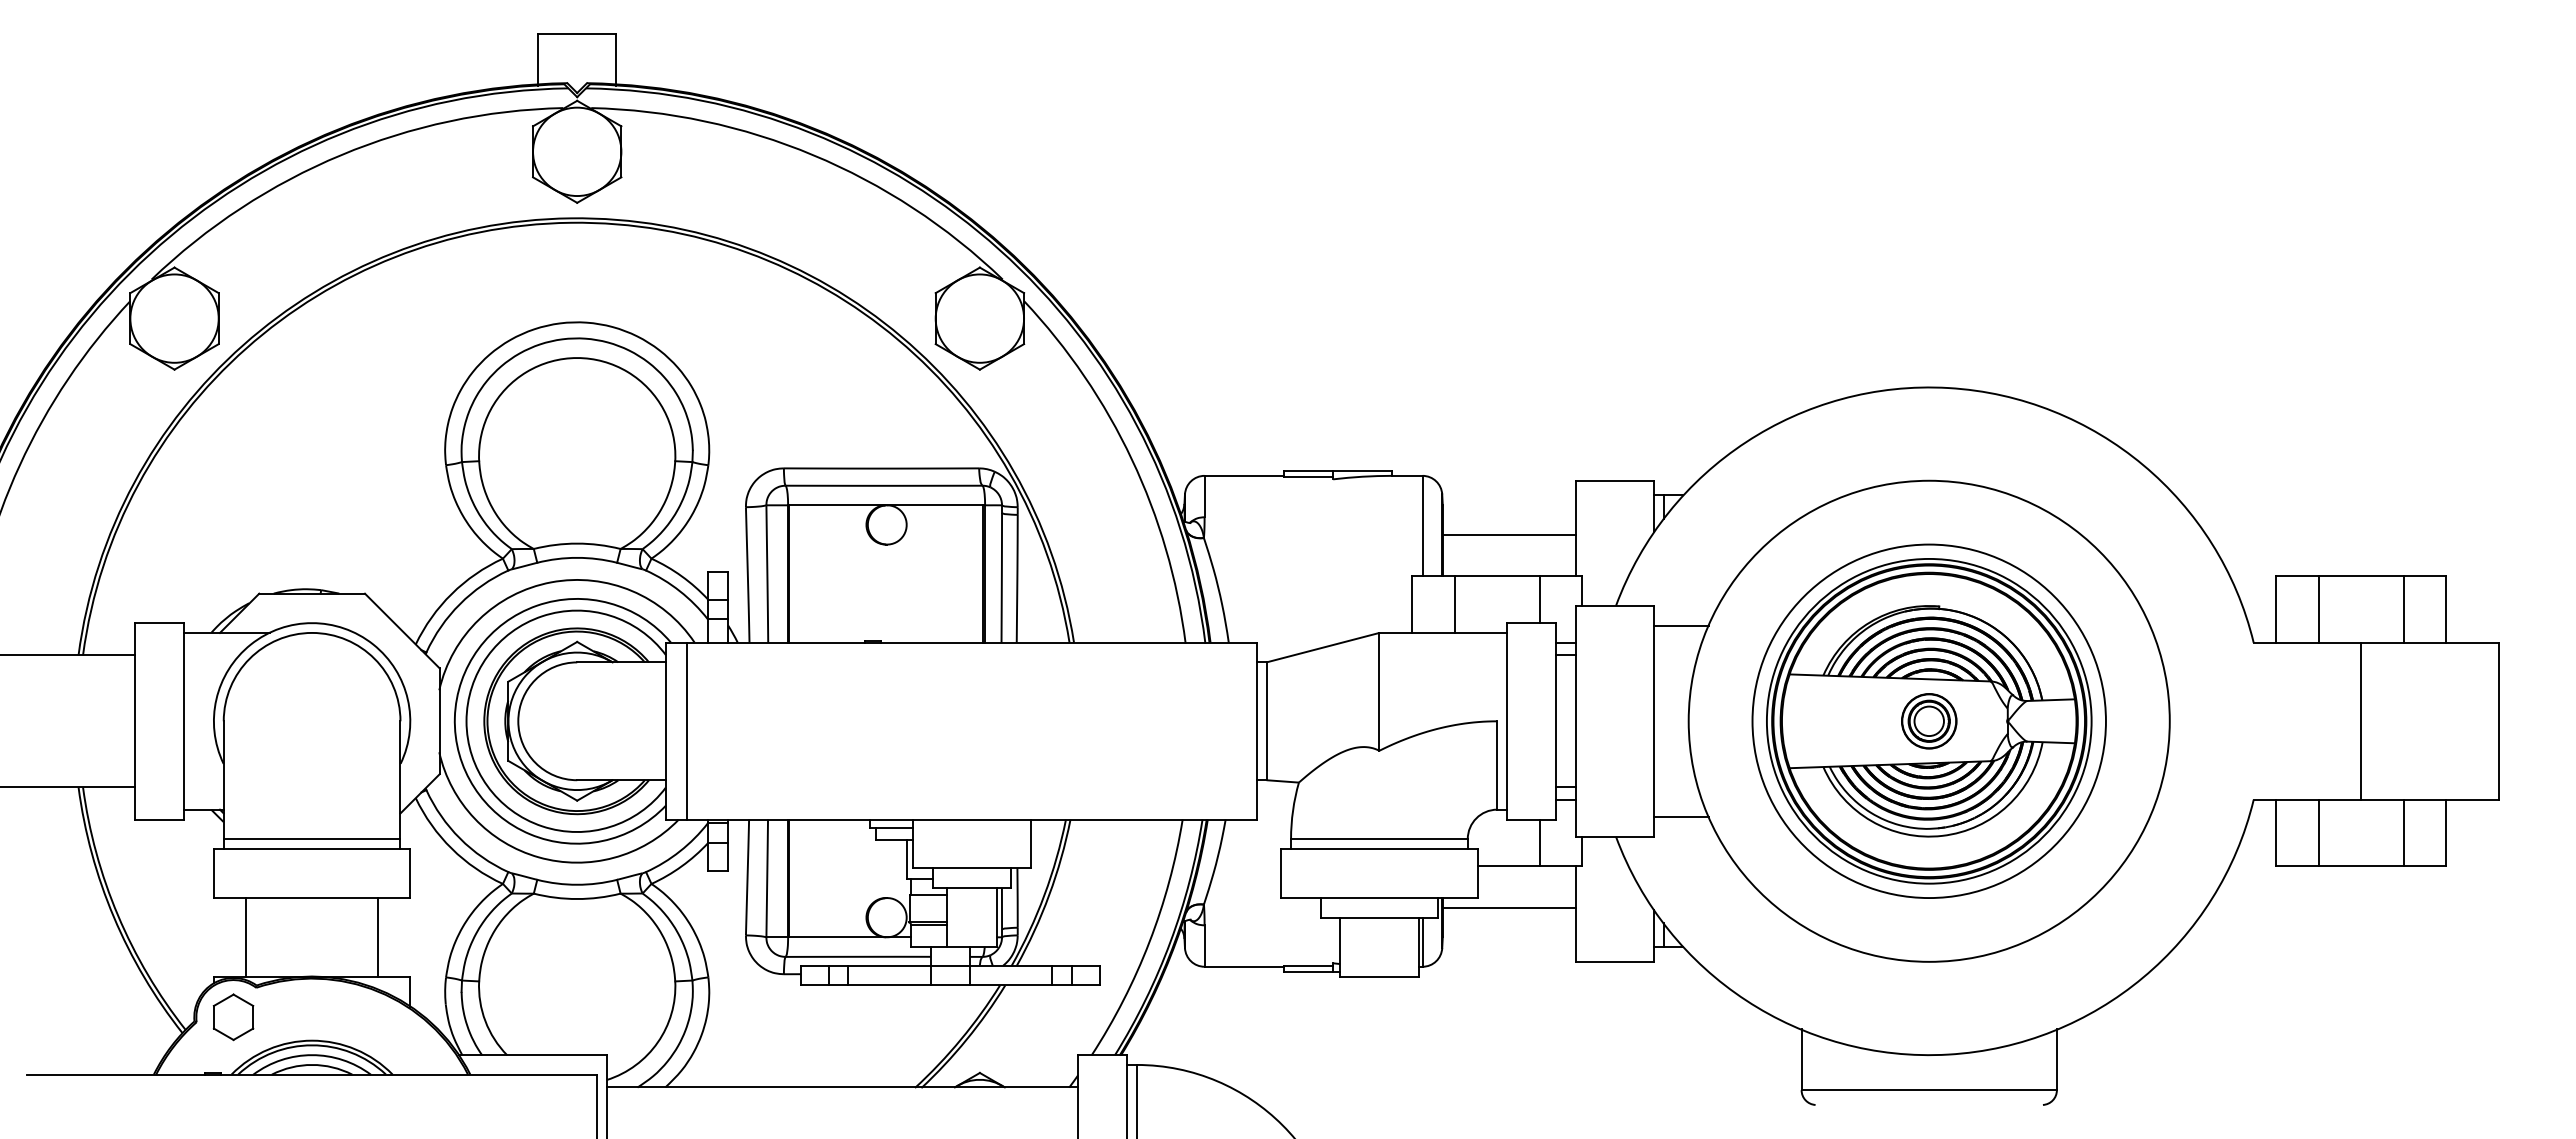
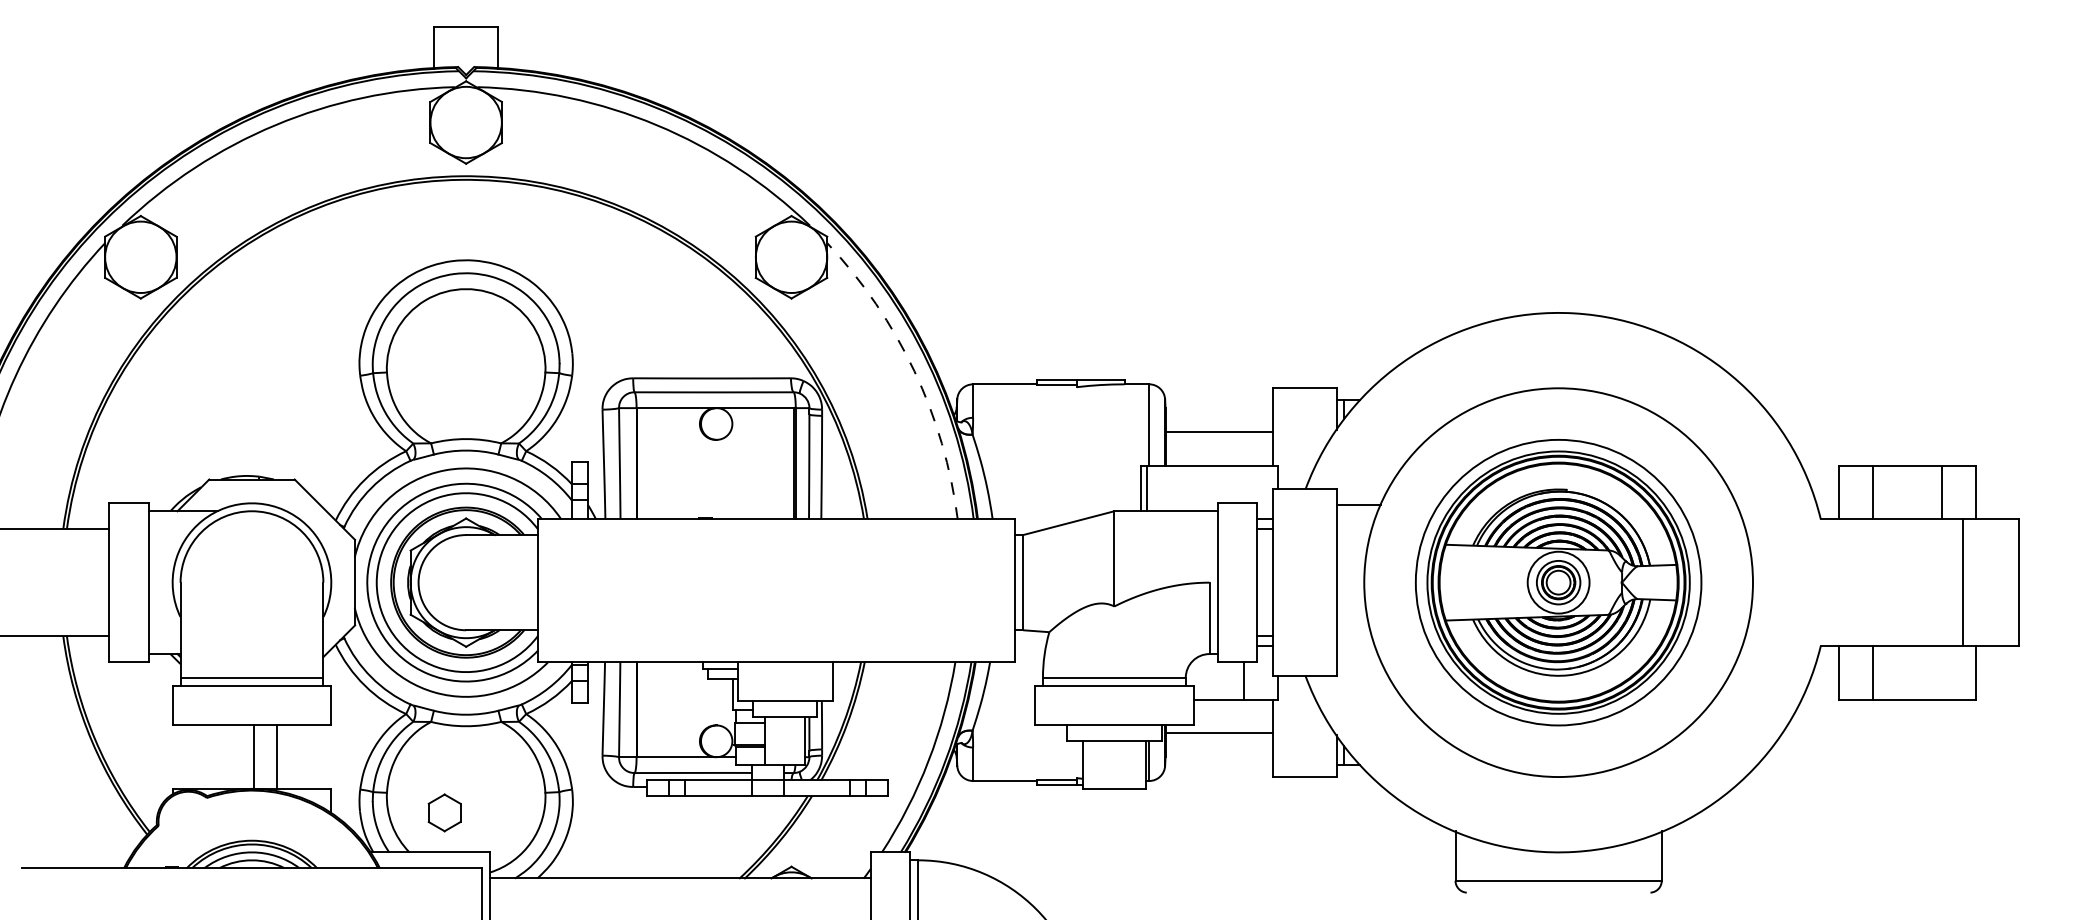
arc: (1131, 459) -> (914, 371), solid -> dashed
line: (1539, 599) -> (1243, 484), removed
line: (1454, 604) -> (1146, 488), moved
circle: (1928, 720) -> (1558, 582), size x1.4
line: (2361, 720) -> (1962, 582), moved
line: (687, 730) -> (555, 590), removed
line: (1681, 817) -> (1358, 660), removed
line: (2403, 832) -> (1941, 672), removed
line: (246, 937) -> (254, 757), moved
line: (378, 937) -> (277, 757), moved
part: (233, 1017) -> (444, 813), moved

